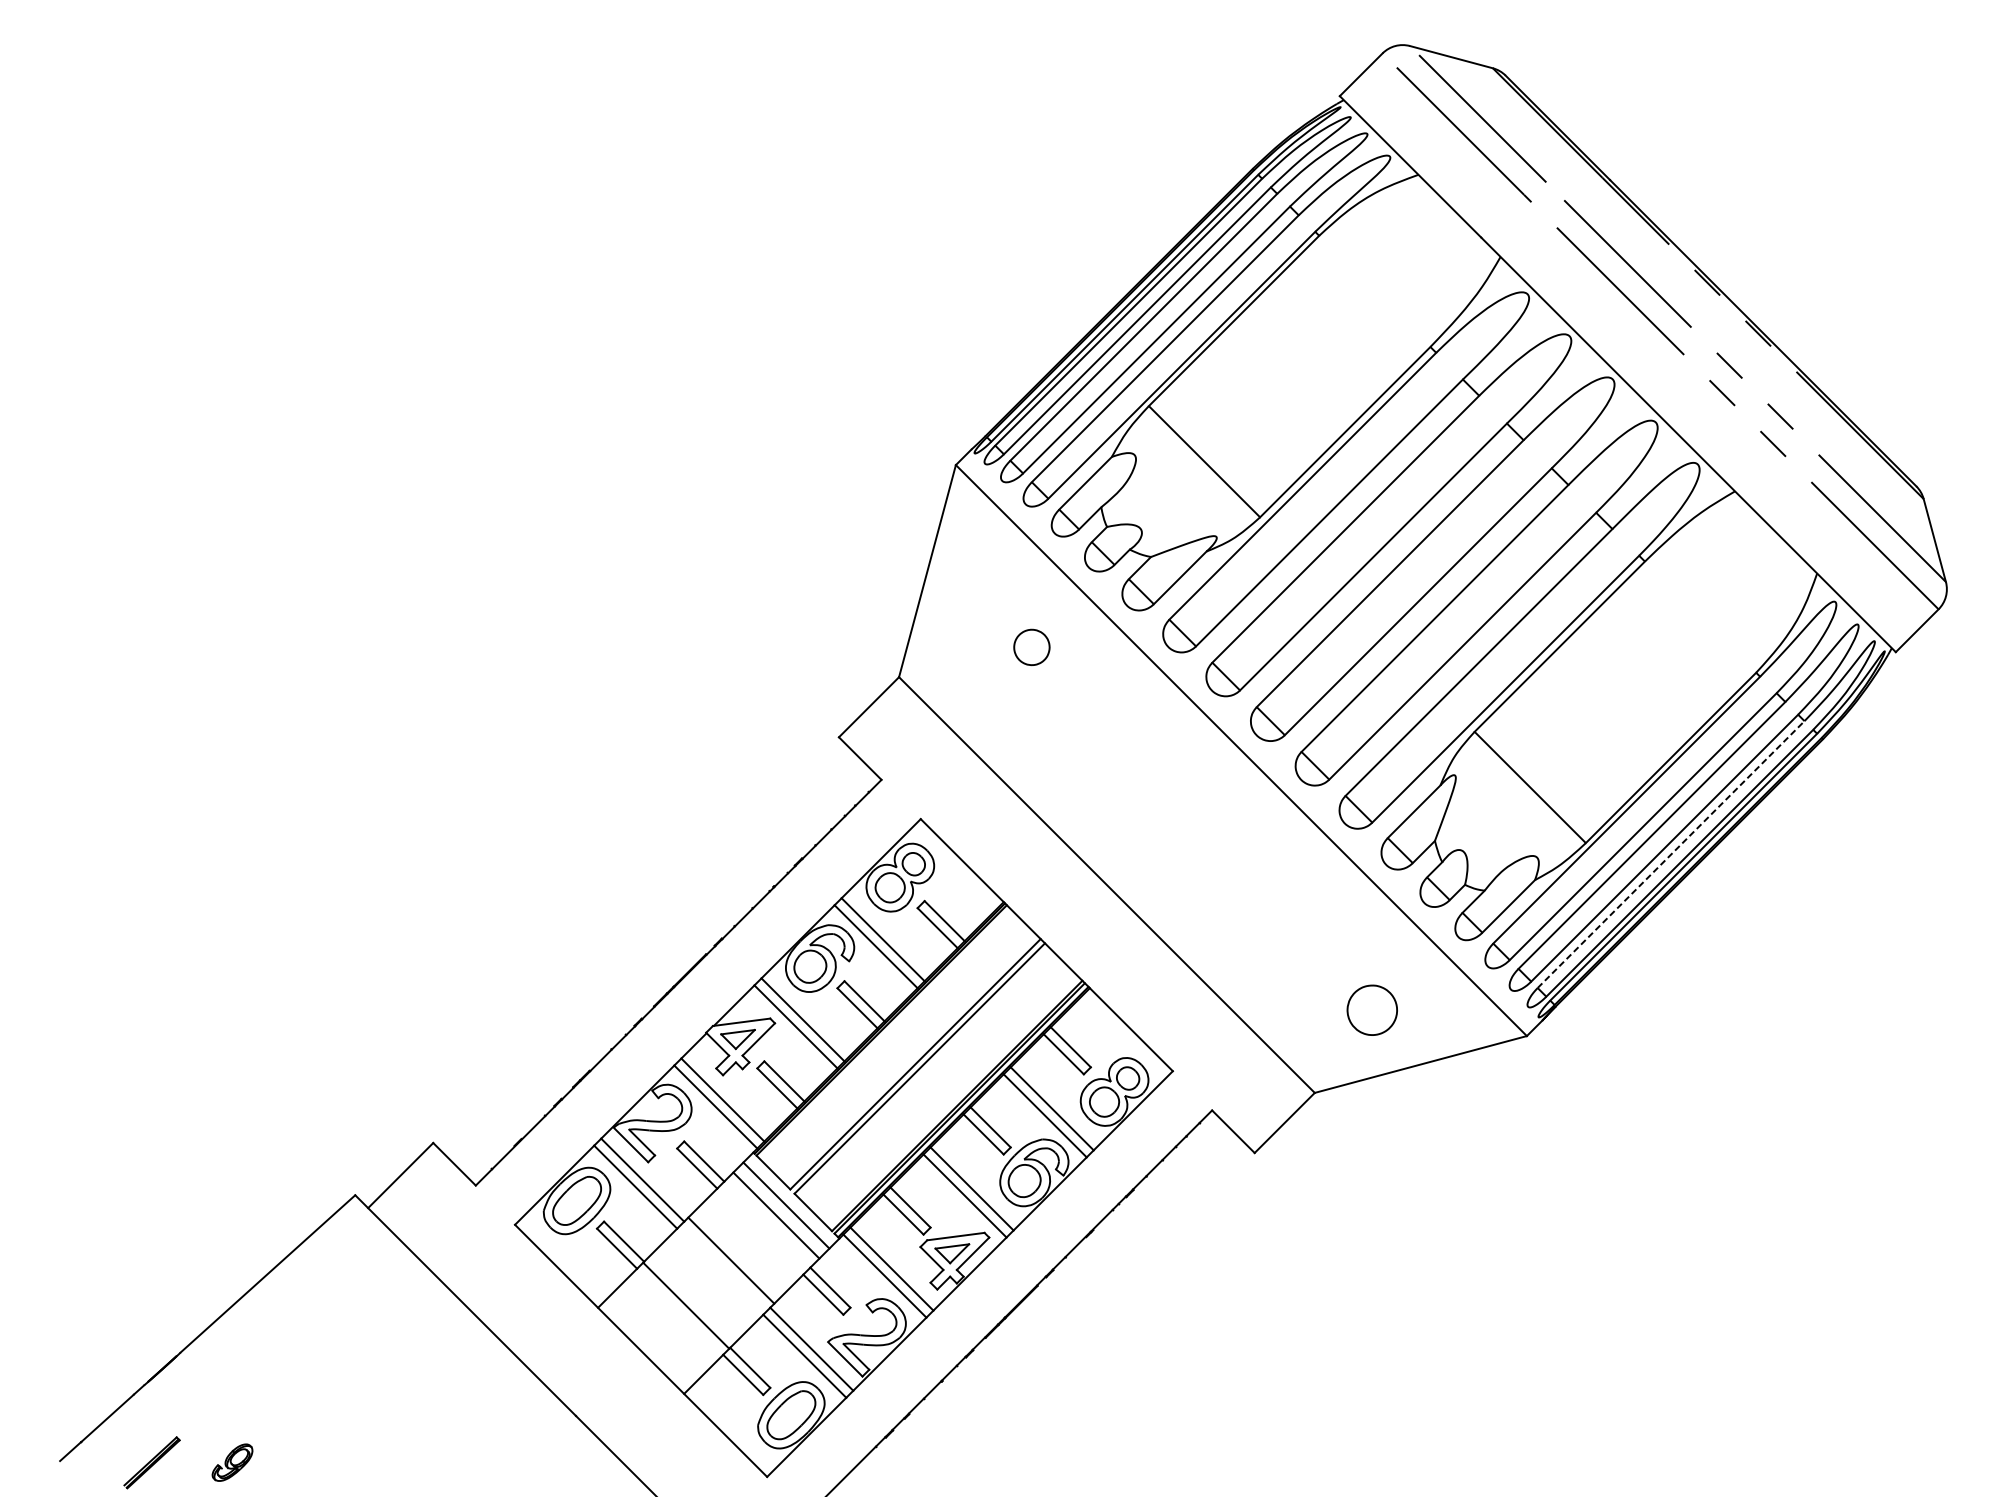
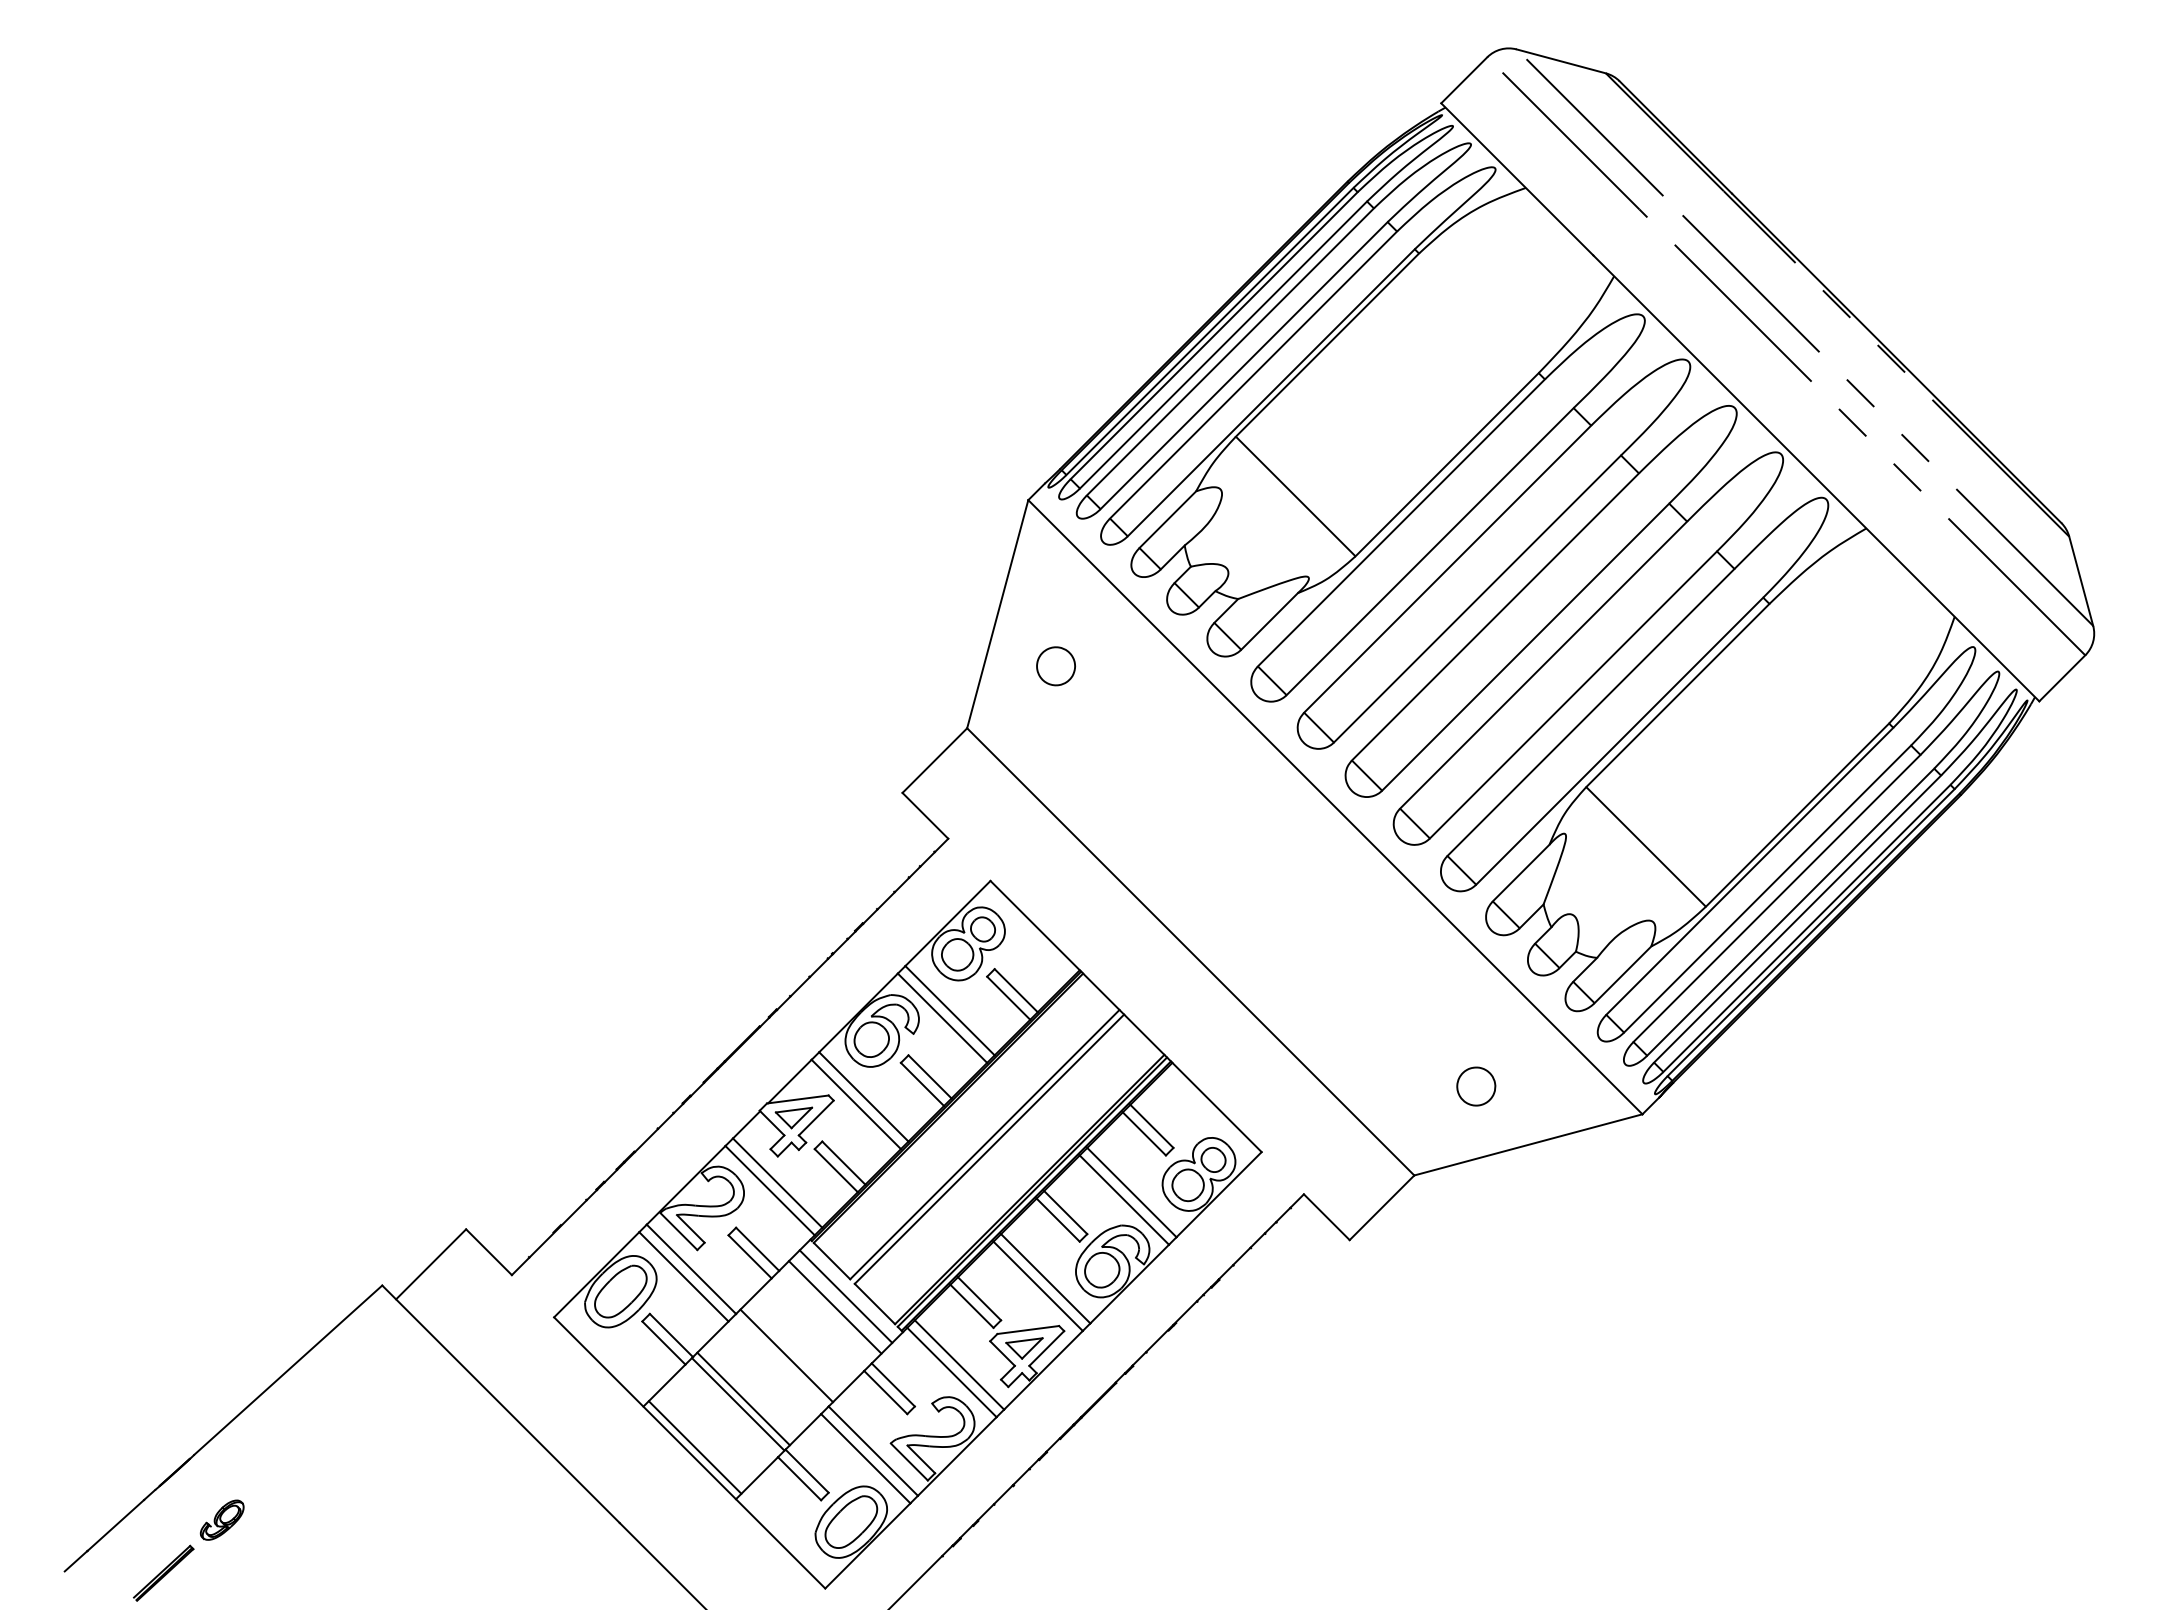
part: (1031, 647) -> (1055, 666), moved
line: (1671, 854) -> (1797, 919), dashed -> solid
part: (1372, 1010) -> (1476, 1086), size x0.71
line: (691, 1300) -> (743, 1398), added
line: (645, 1345) -> (694, 1447), added
part: (231, 1462) -> (221, 1519), moved

